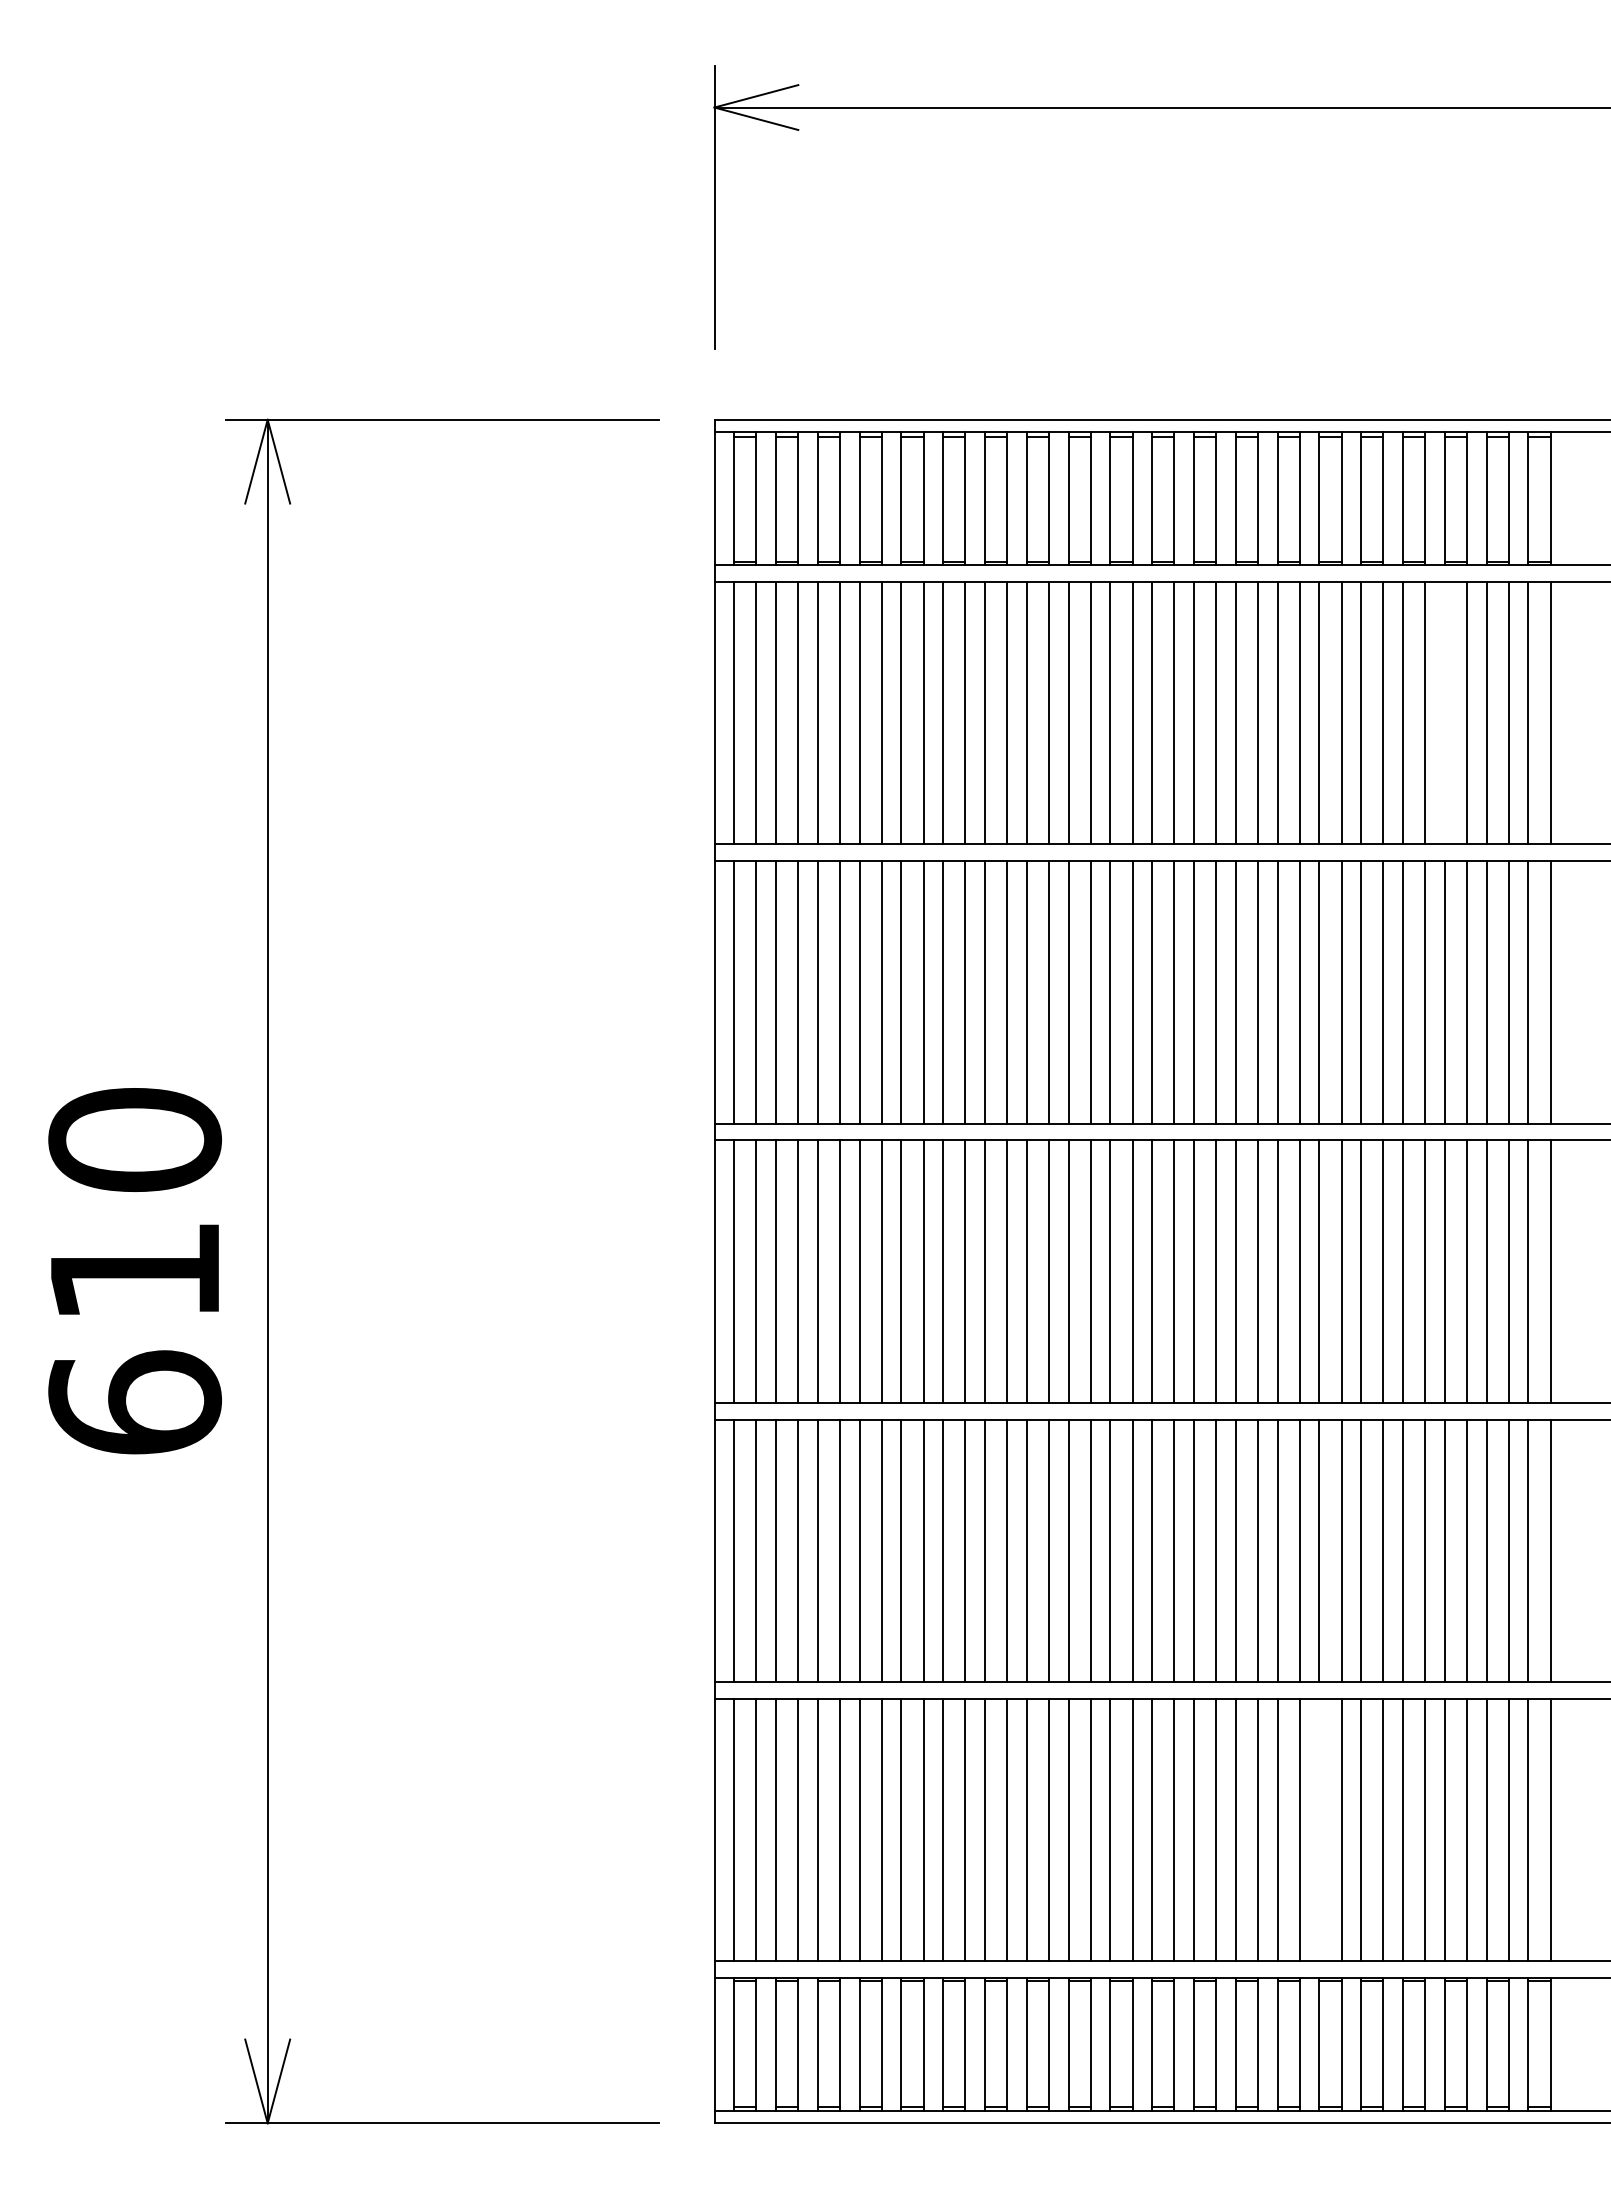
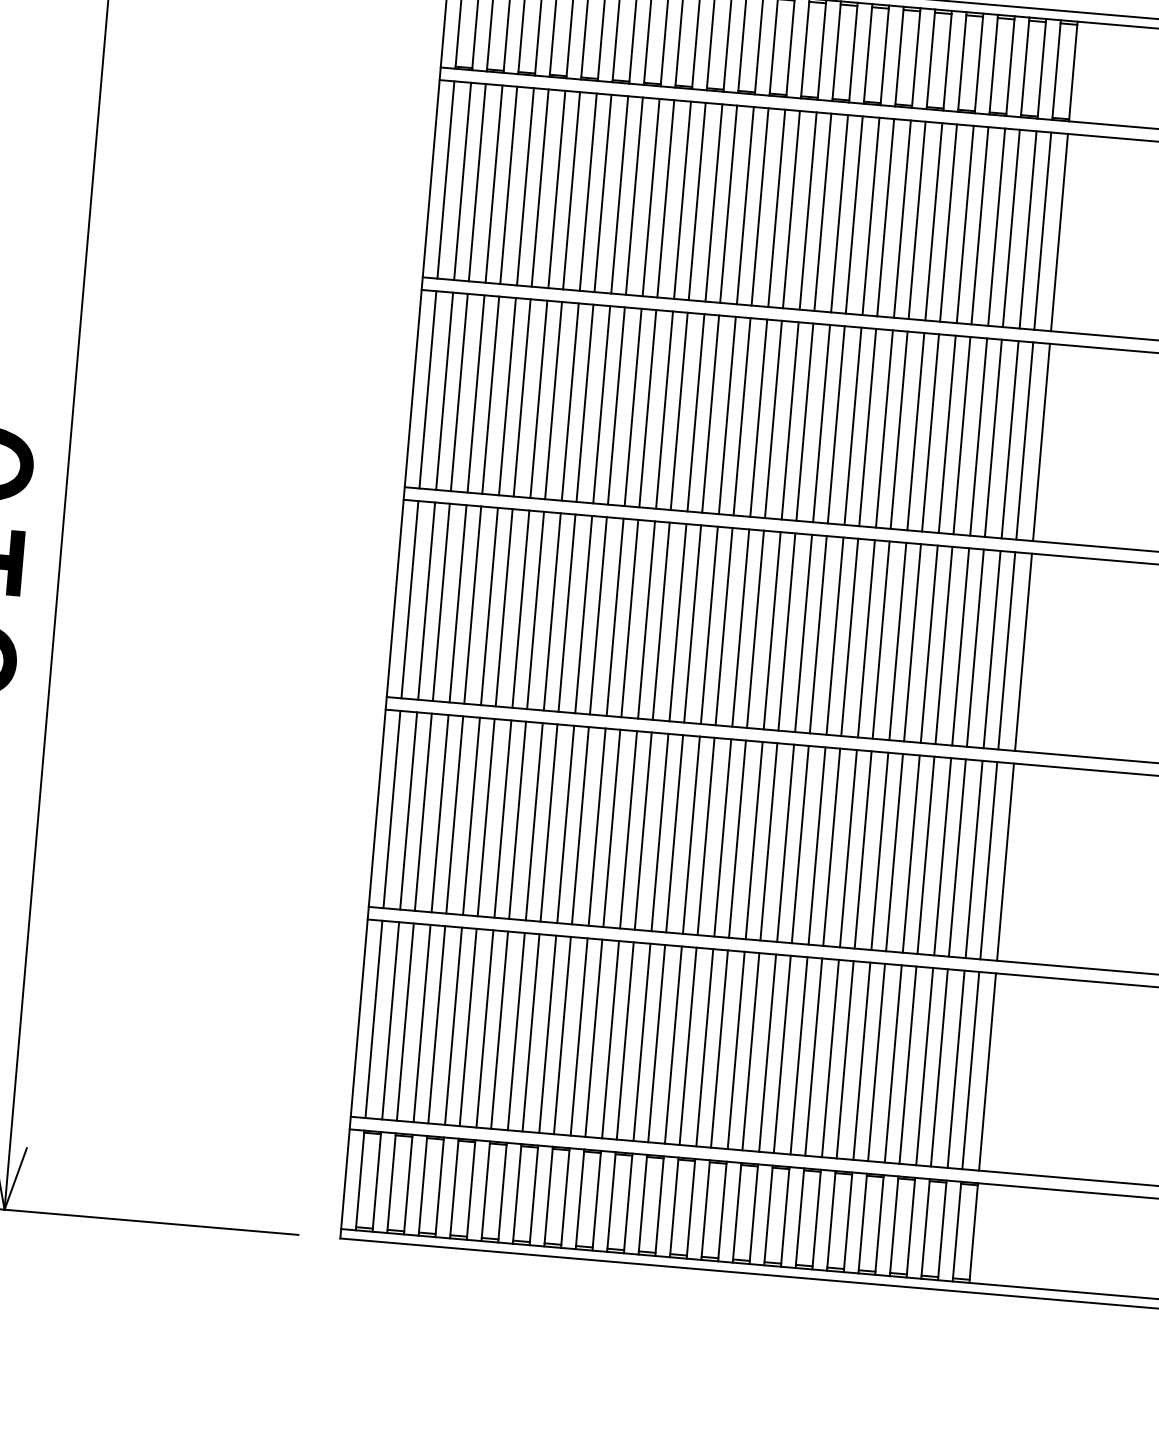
line: (1444, 712) -> (979, 225), added
line: (1319, 1829) -> (813, 1056), added

